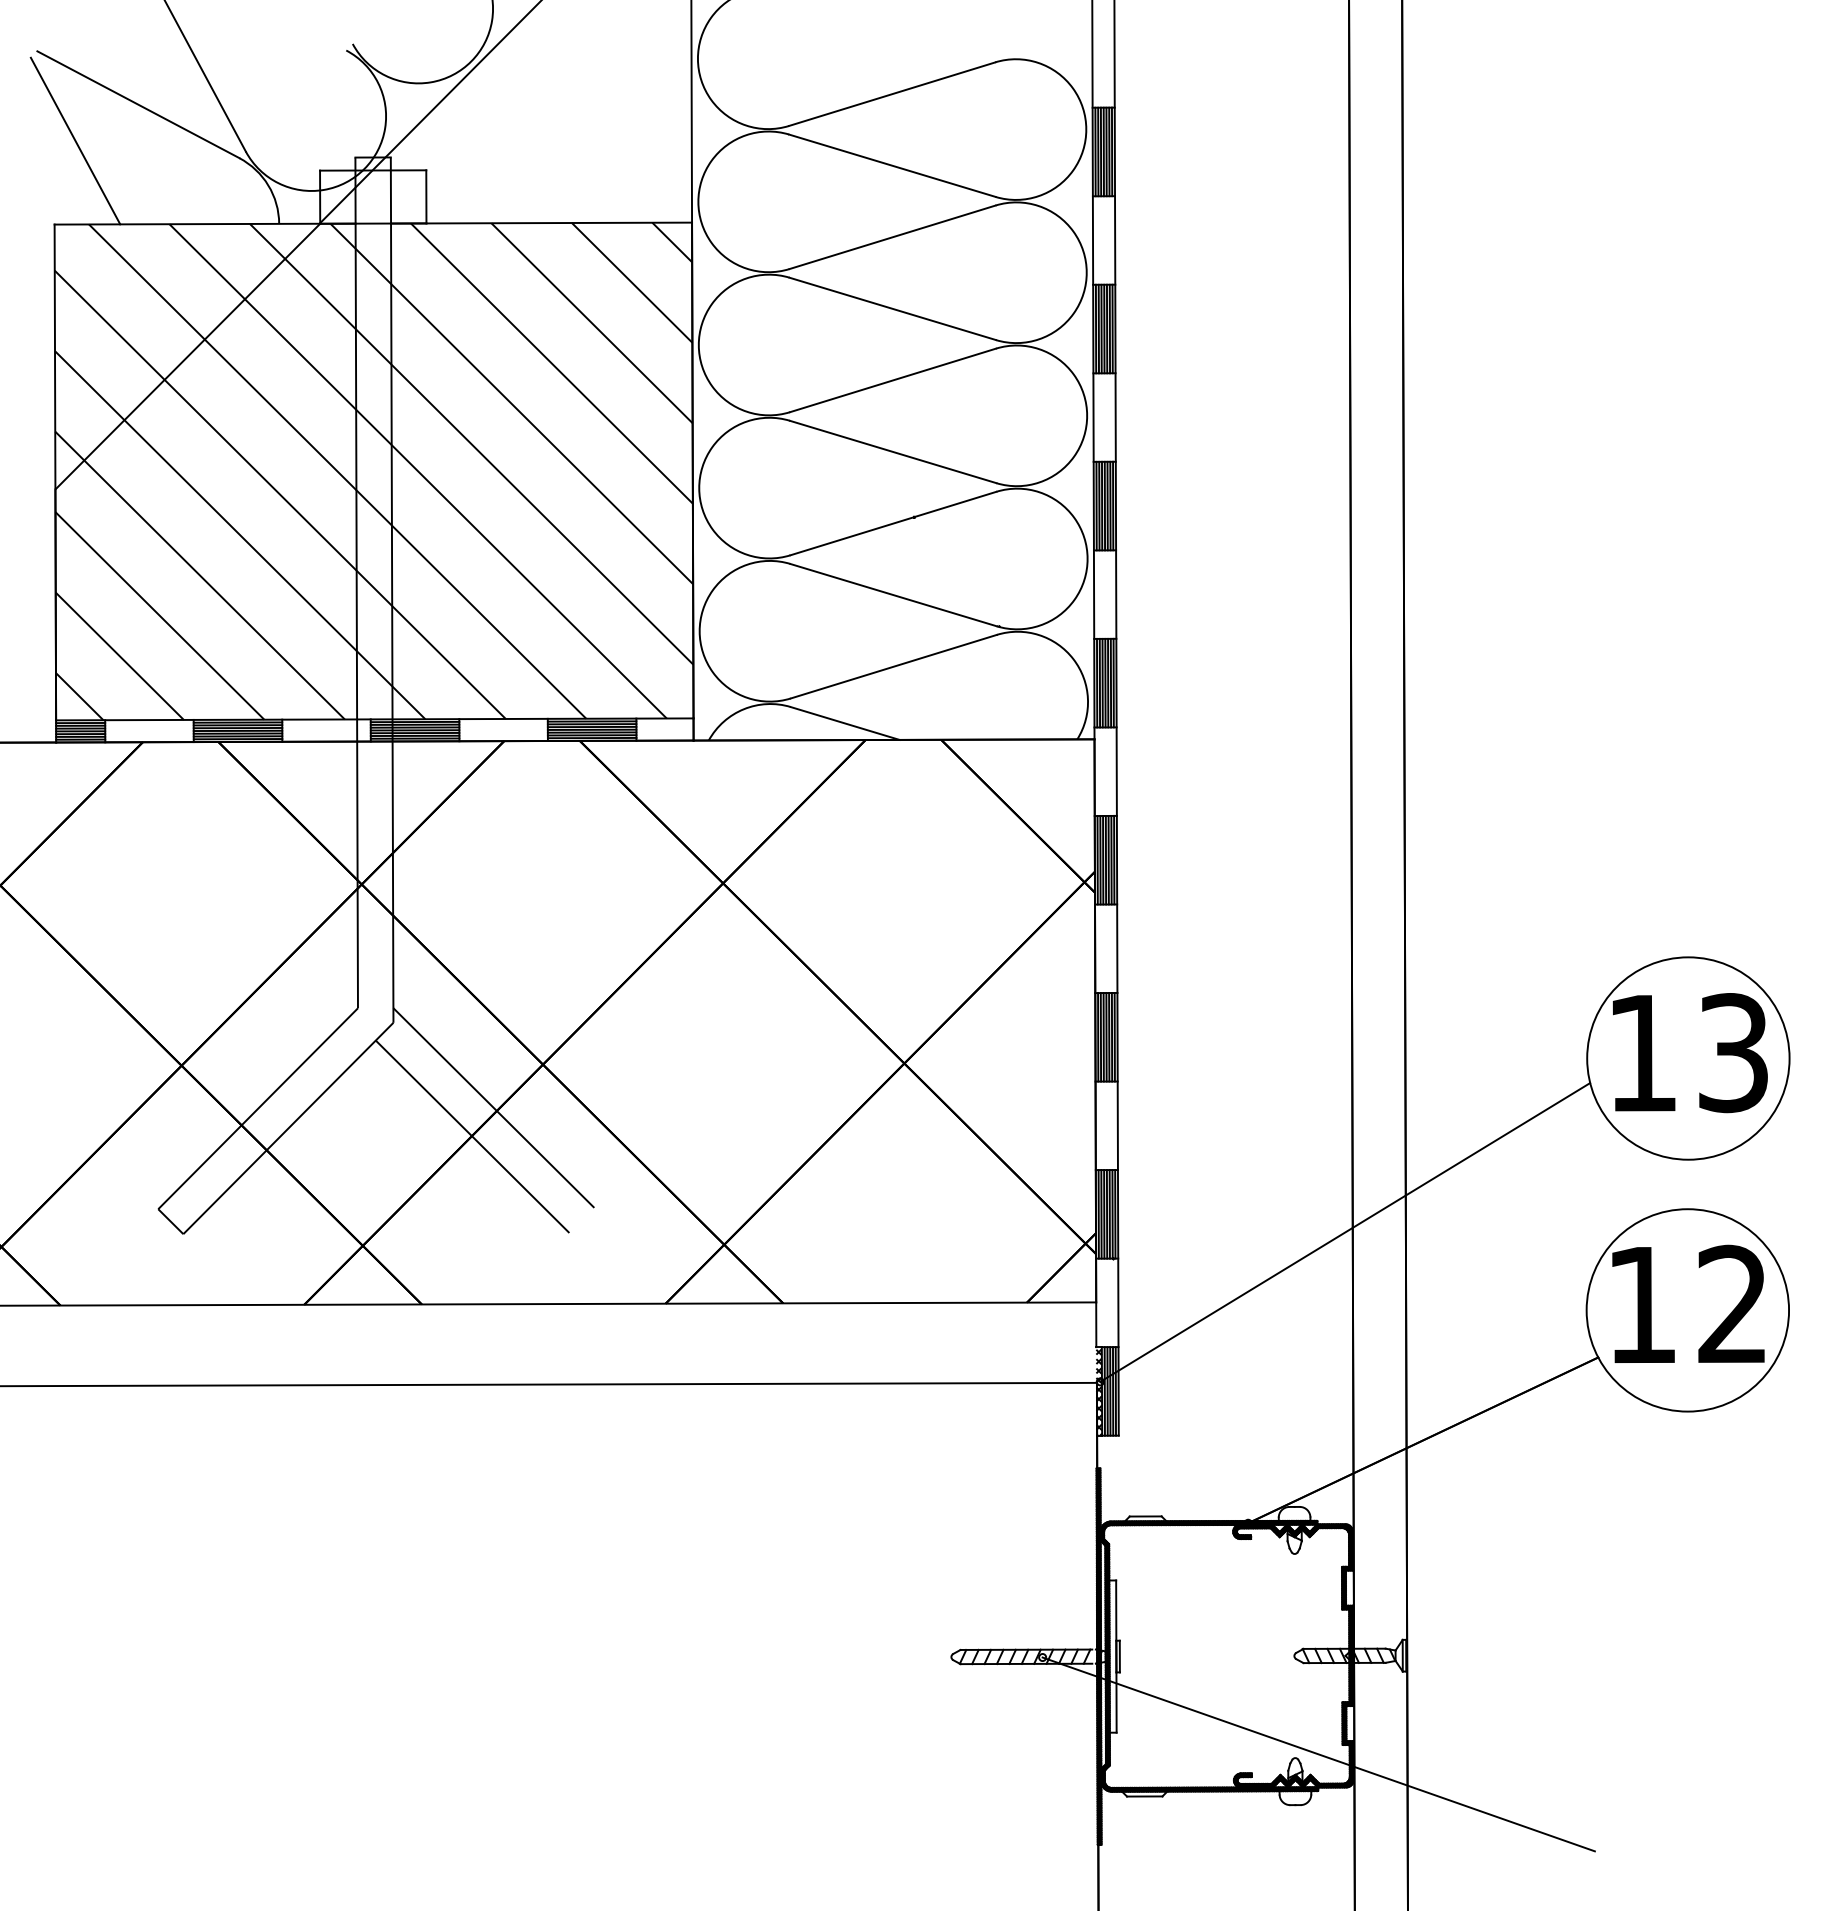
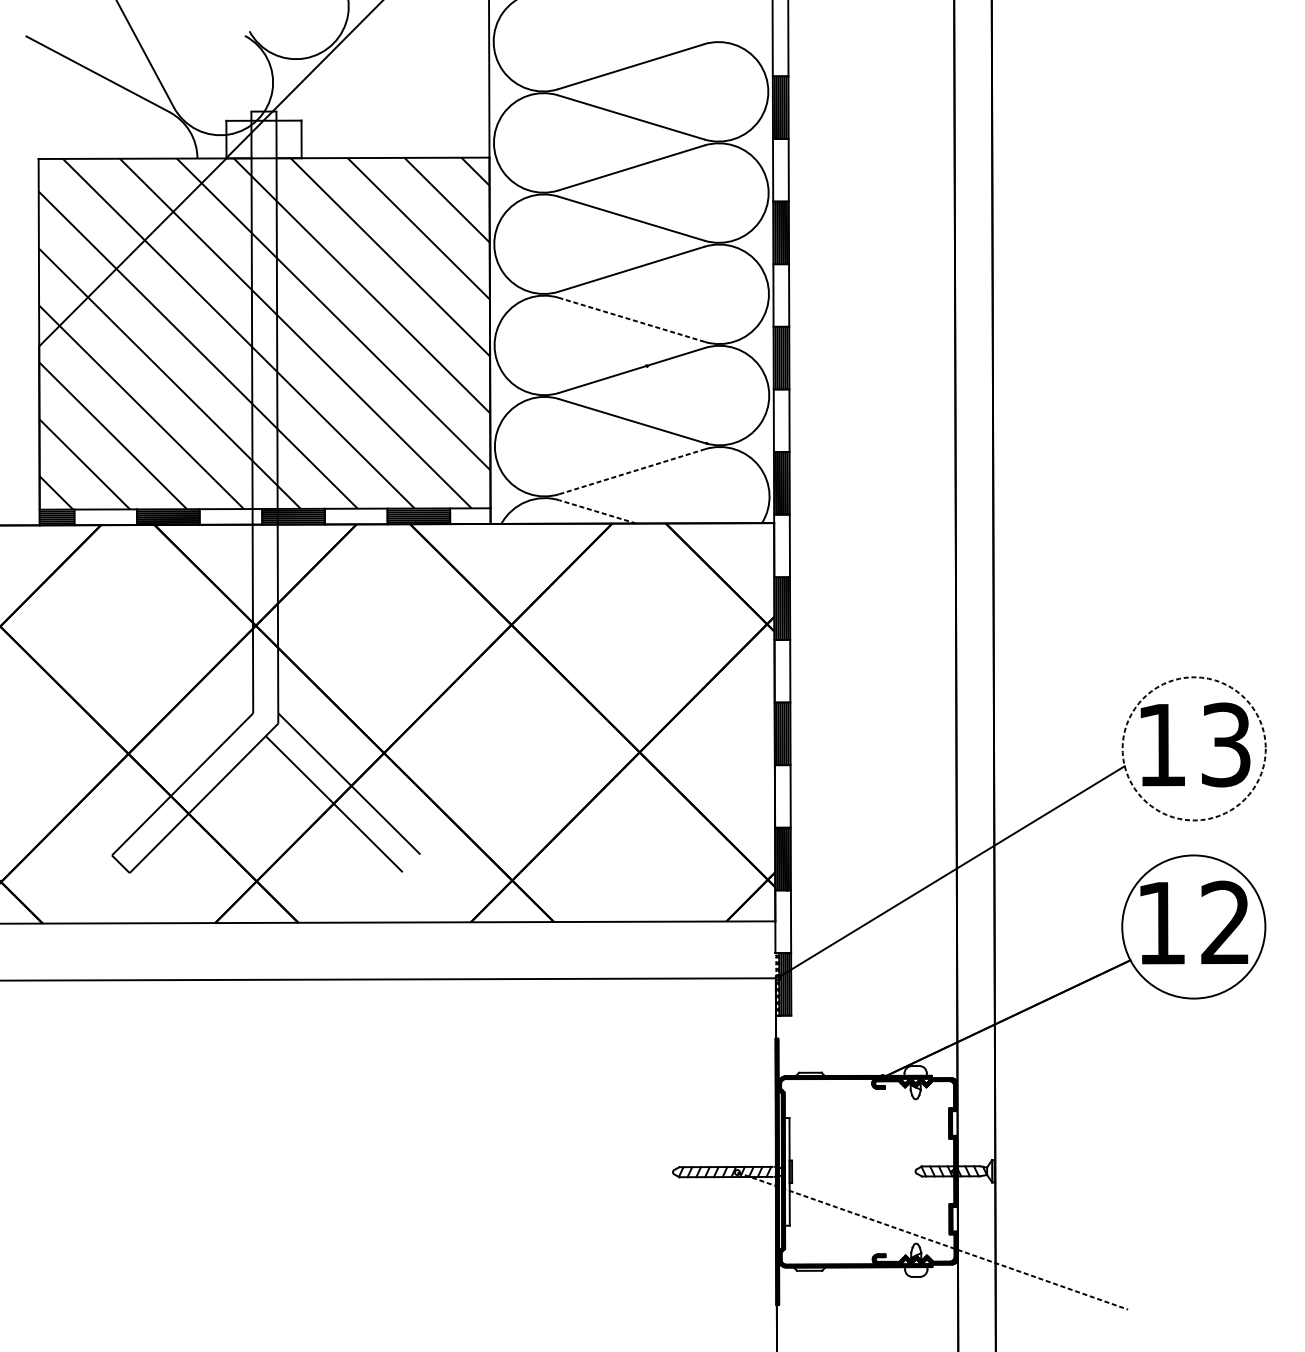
line: (75, 140) -> (53, 99), removed
line: (893, 451) -> (631, 319), solid -> dashed
line: (893, 666) -> (631, 471), solid -> dashed
line: (845, 723) -> (598, 511), solid -> dashed
circle: (1688, 1058) -> (1194, 748), solid -> dashed
line: (1318, 1754) -> (932, 1241), solid -> dashed

